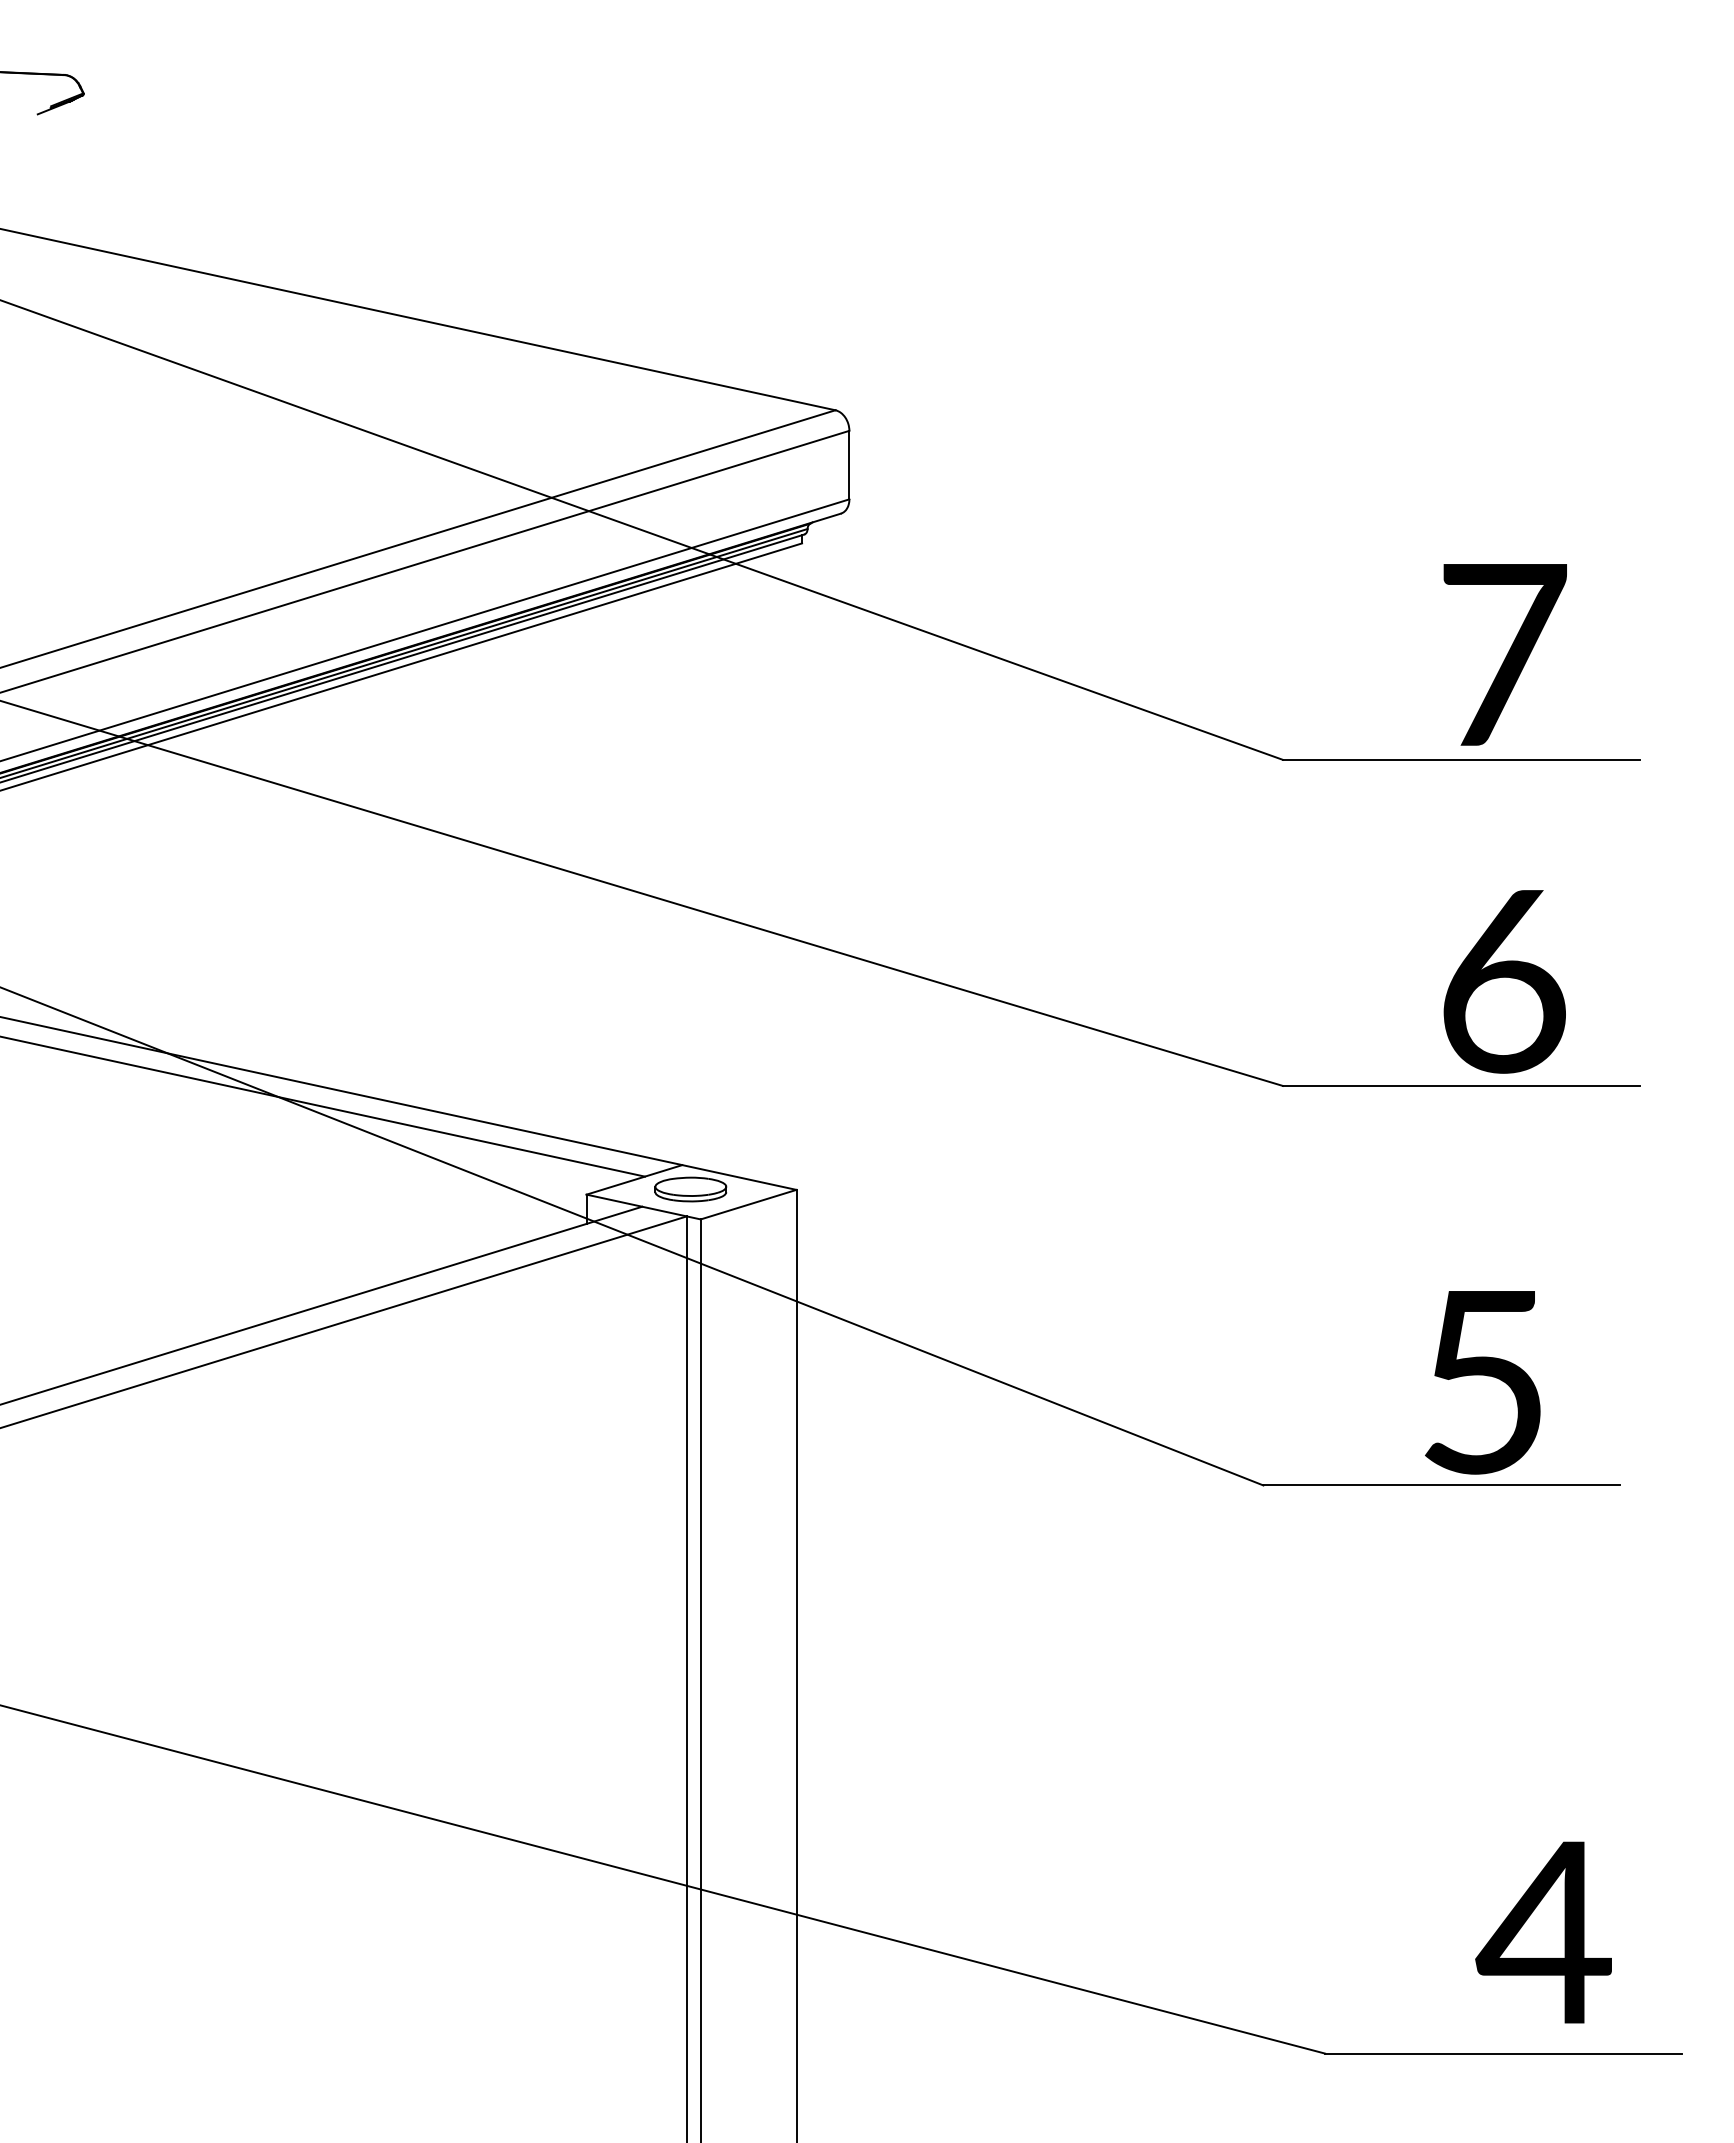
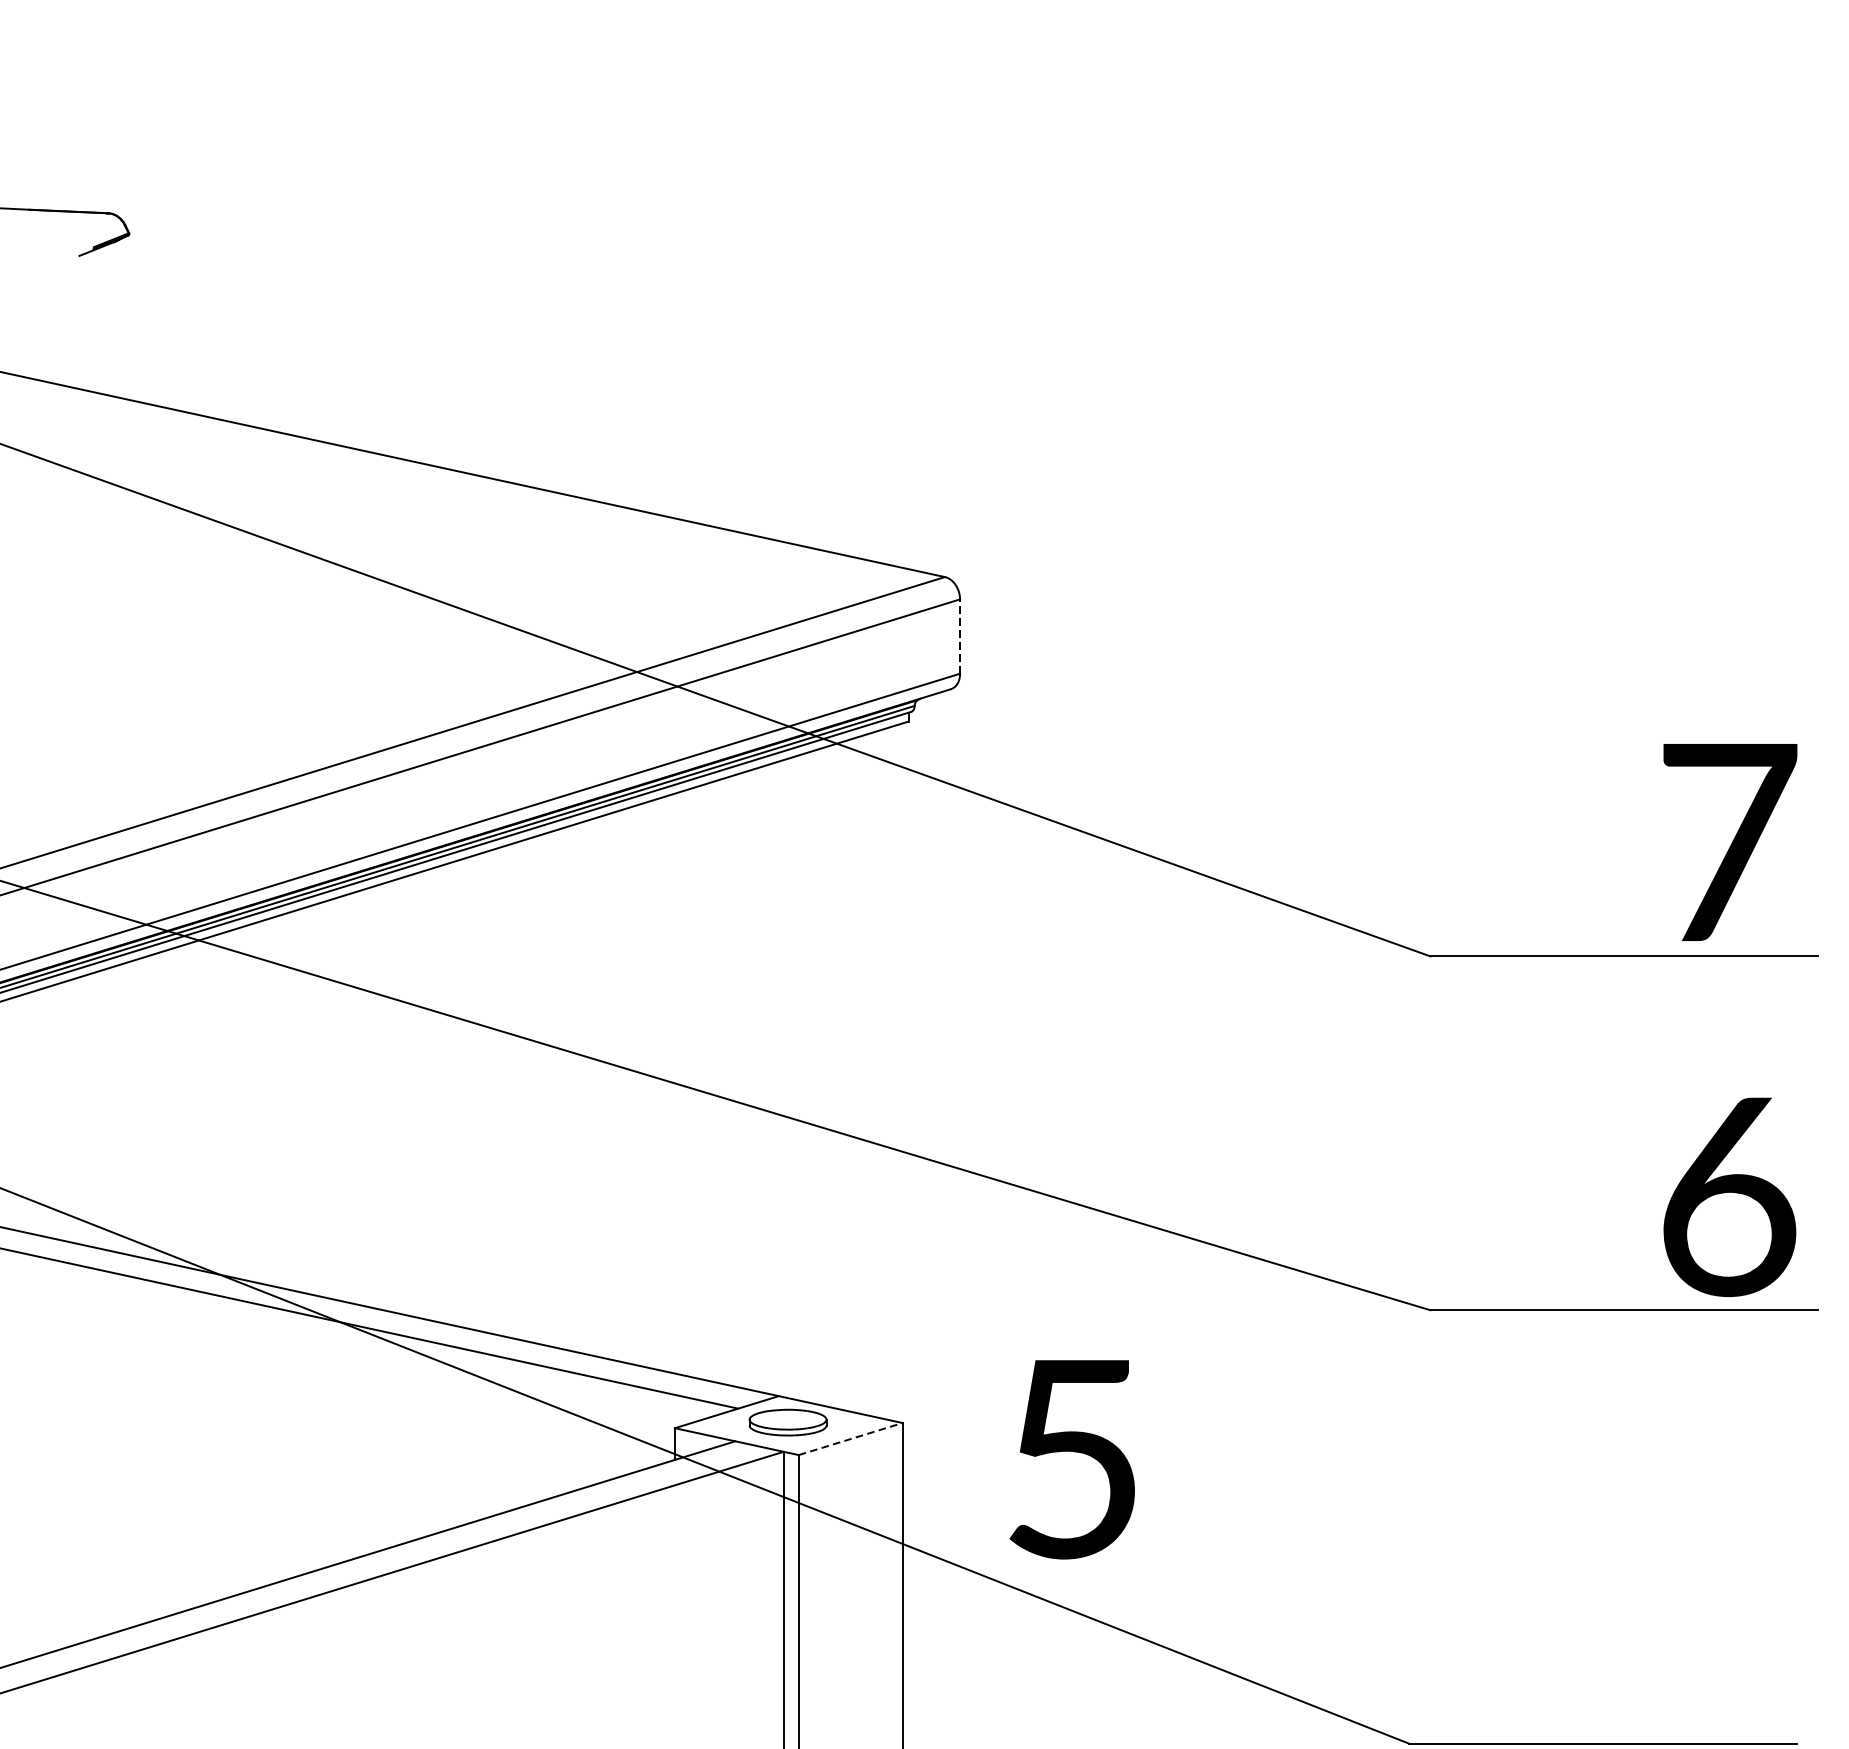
line: (849, 464) -> (960, 635), solid -> dashed
text: (1504, 654) -> (1729, 842), moved
text: (1504, 981) -> (1729, 1196), moved
line: (749, 1204) -> (851, 1438), solid -> dashed
text: (1482, 1382) -> (1071, 1459), moved

